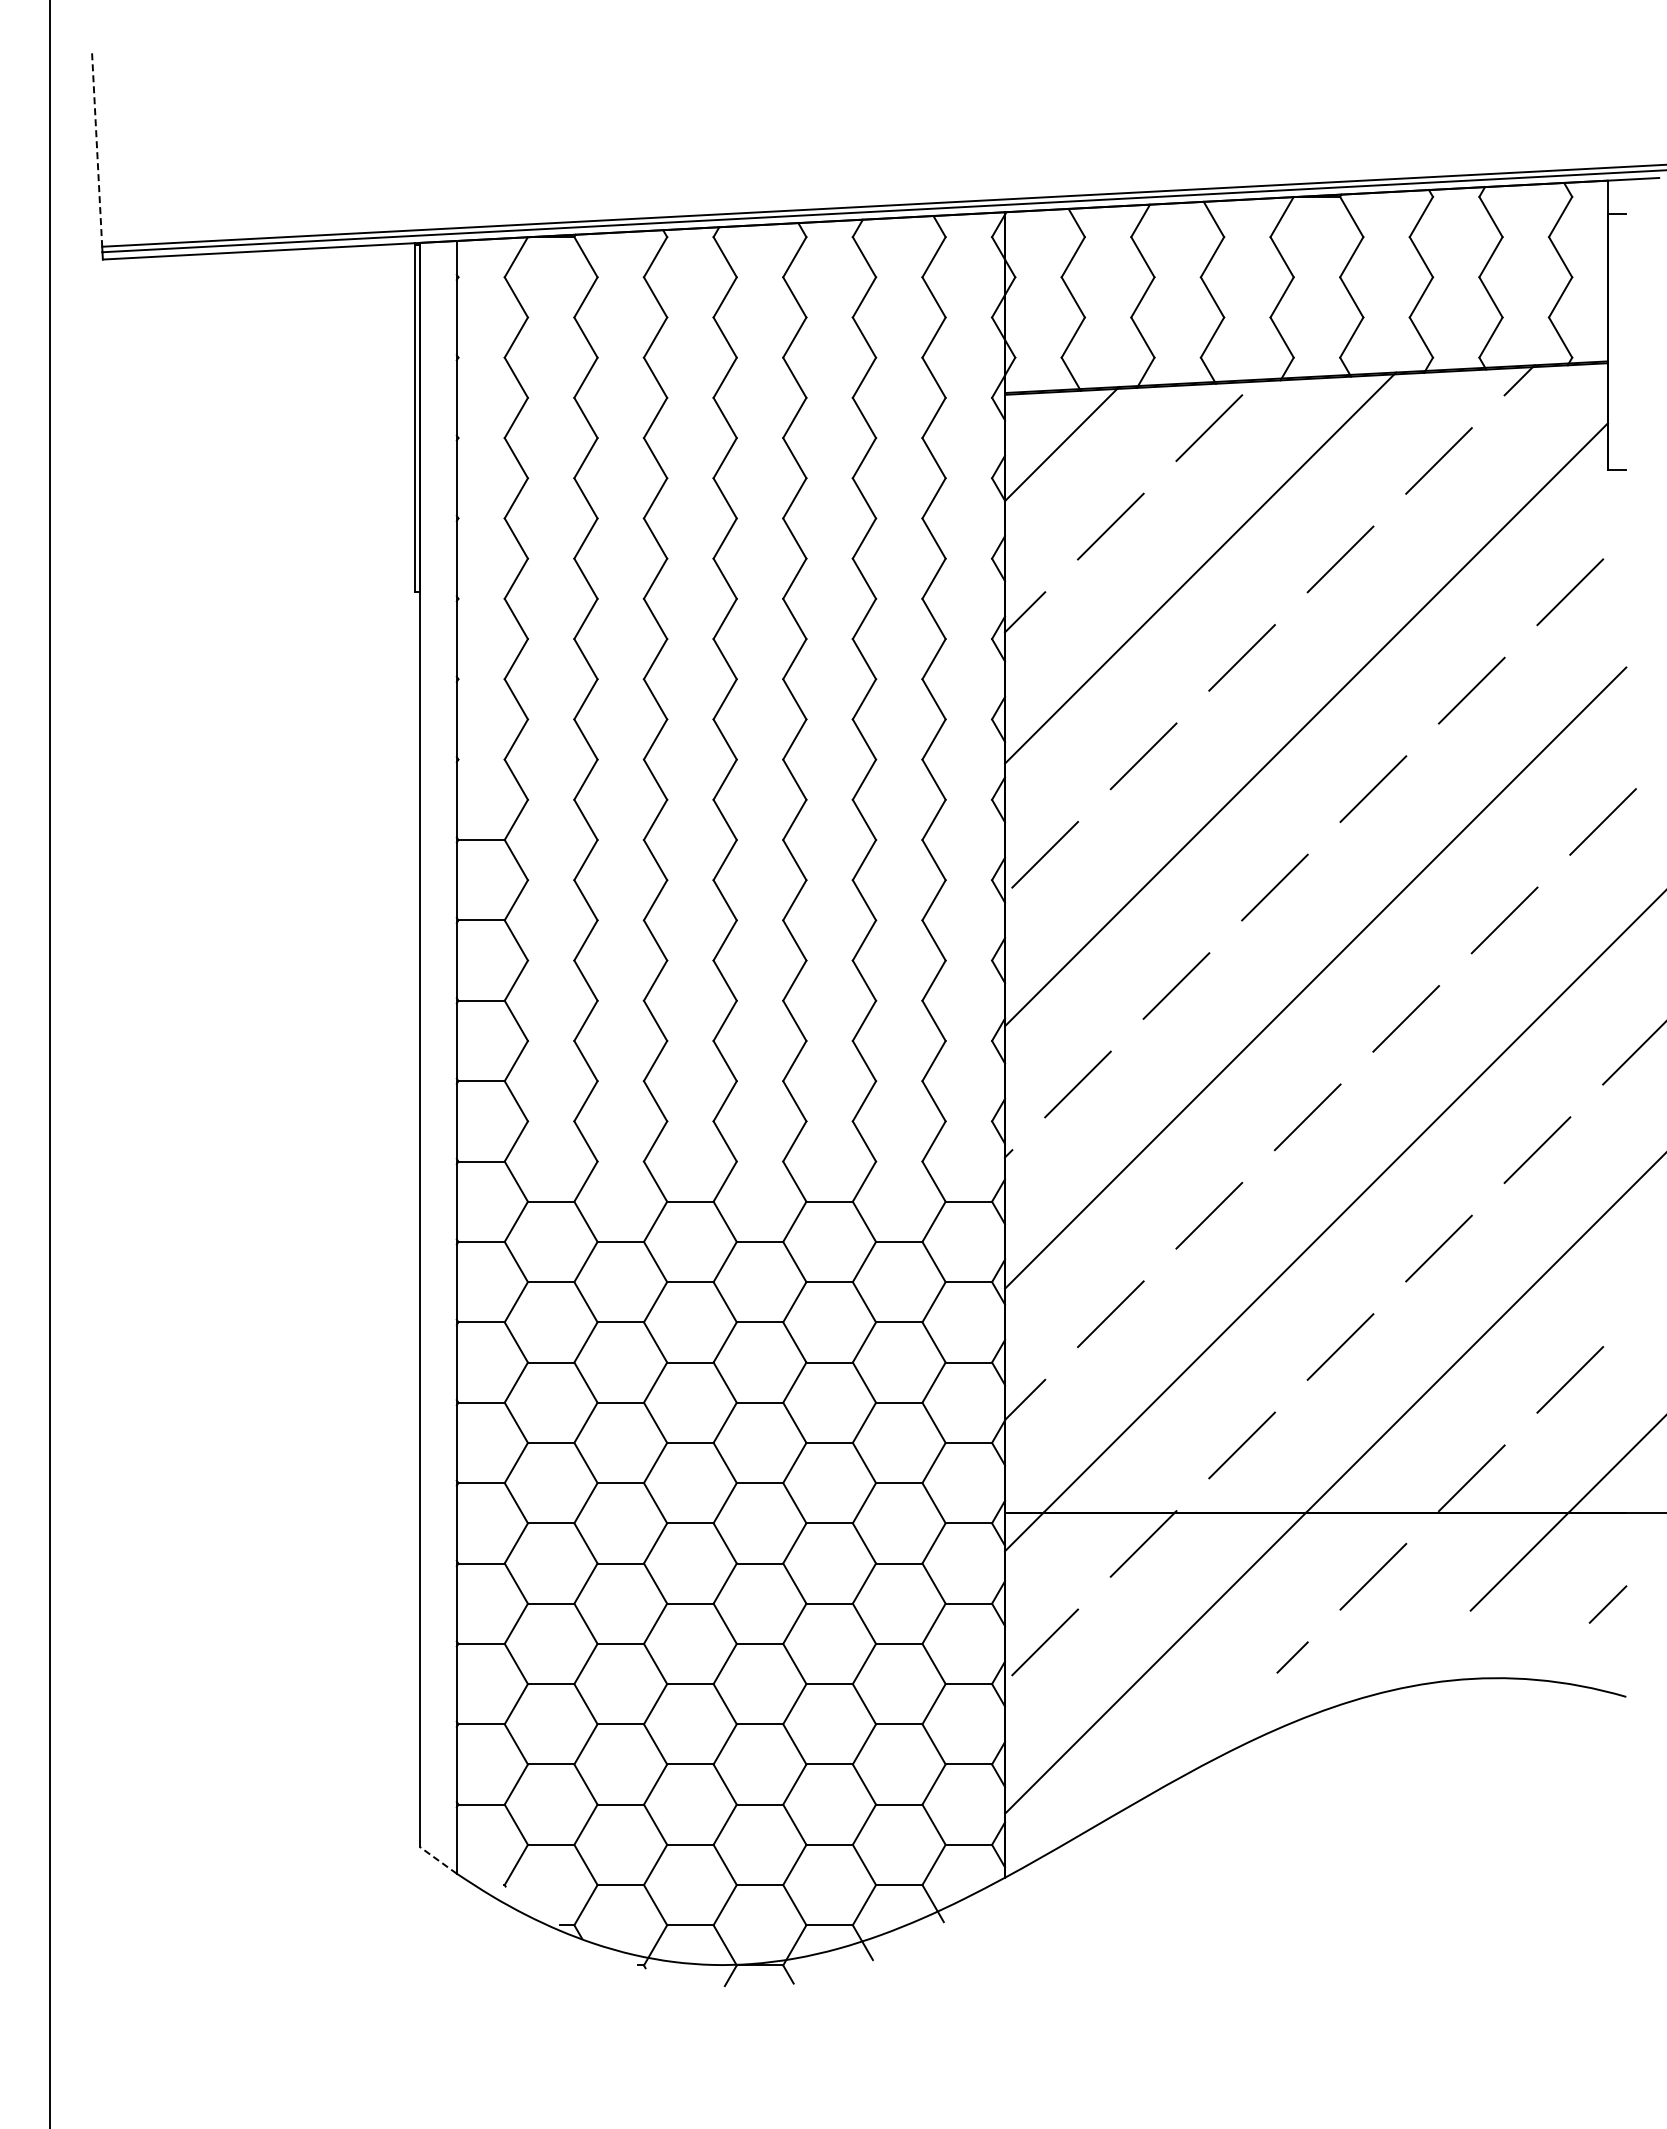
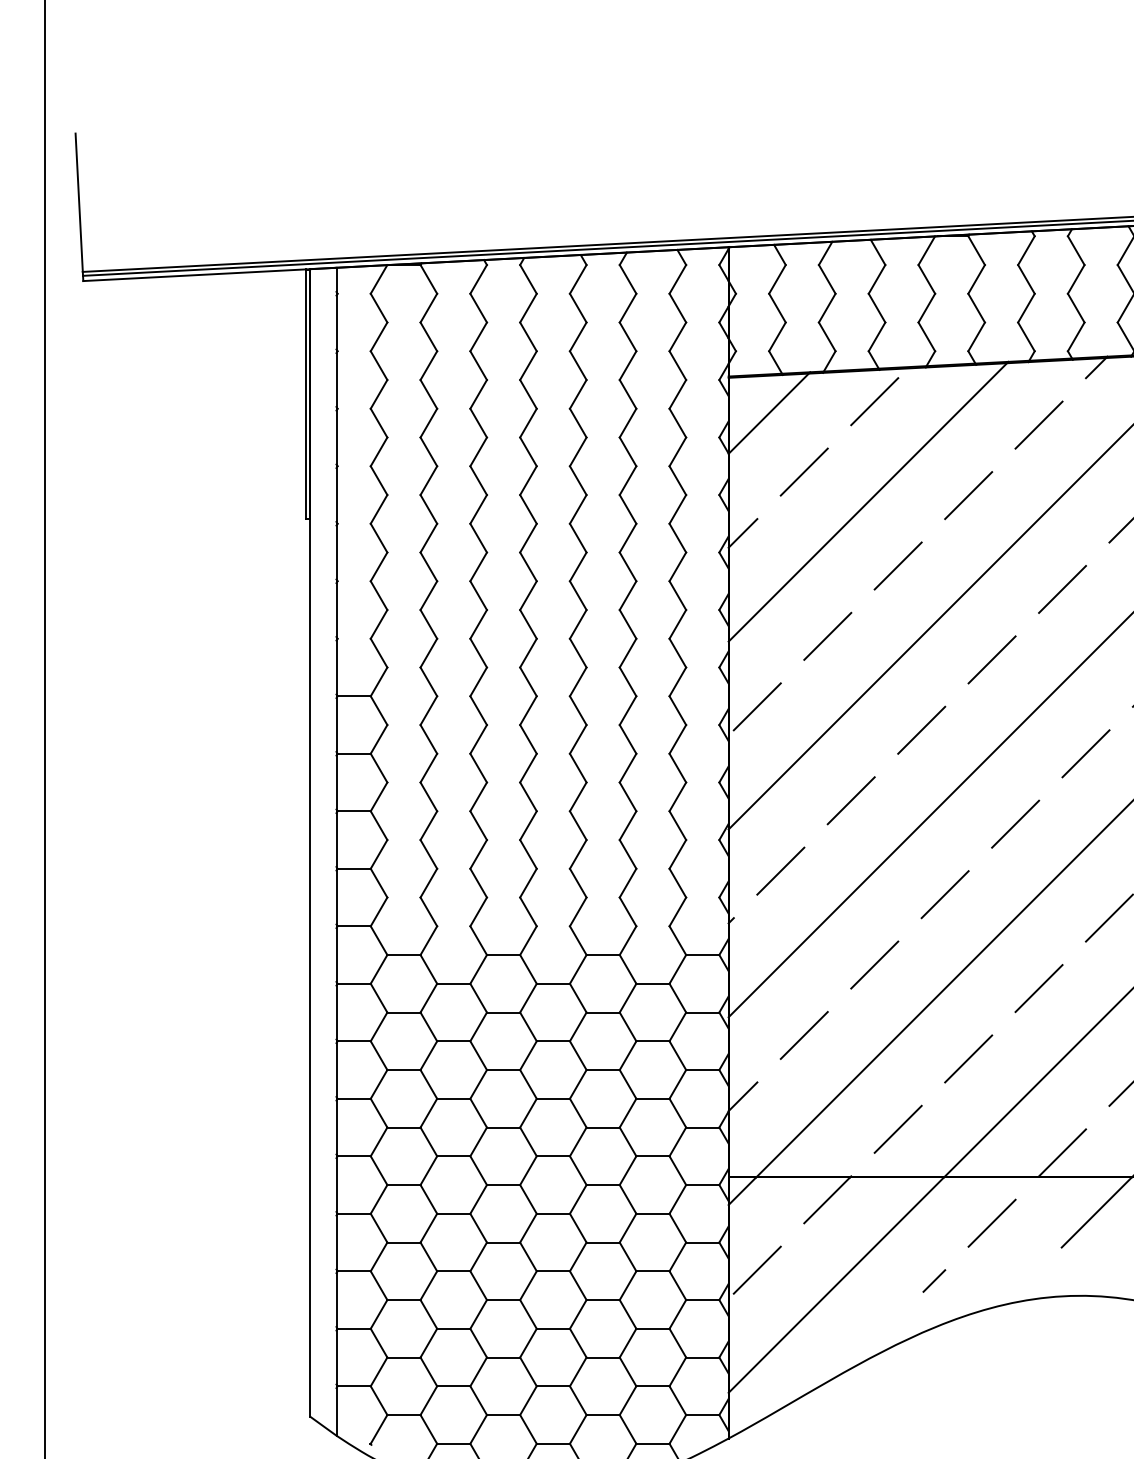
line: (97, 150) -> (79, 203), dashed -> solid
line: (438, 1860) -> (323, 1426), dashed -> solid

